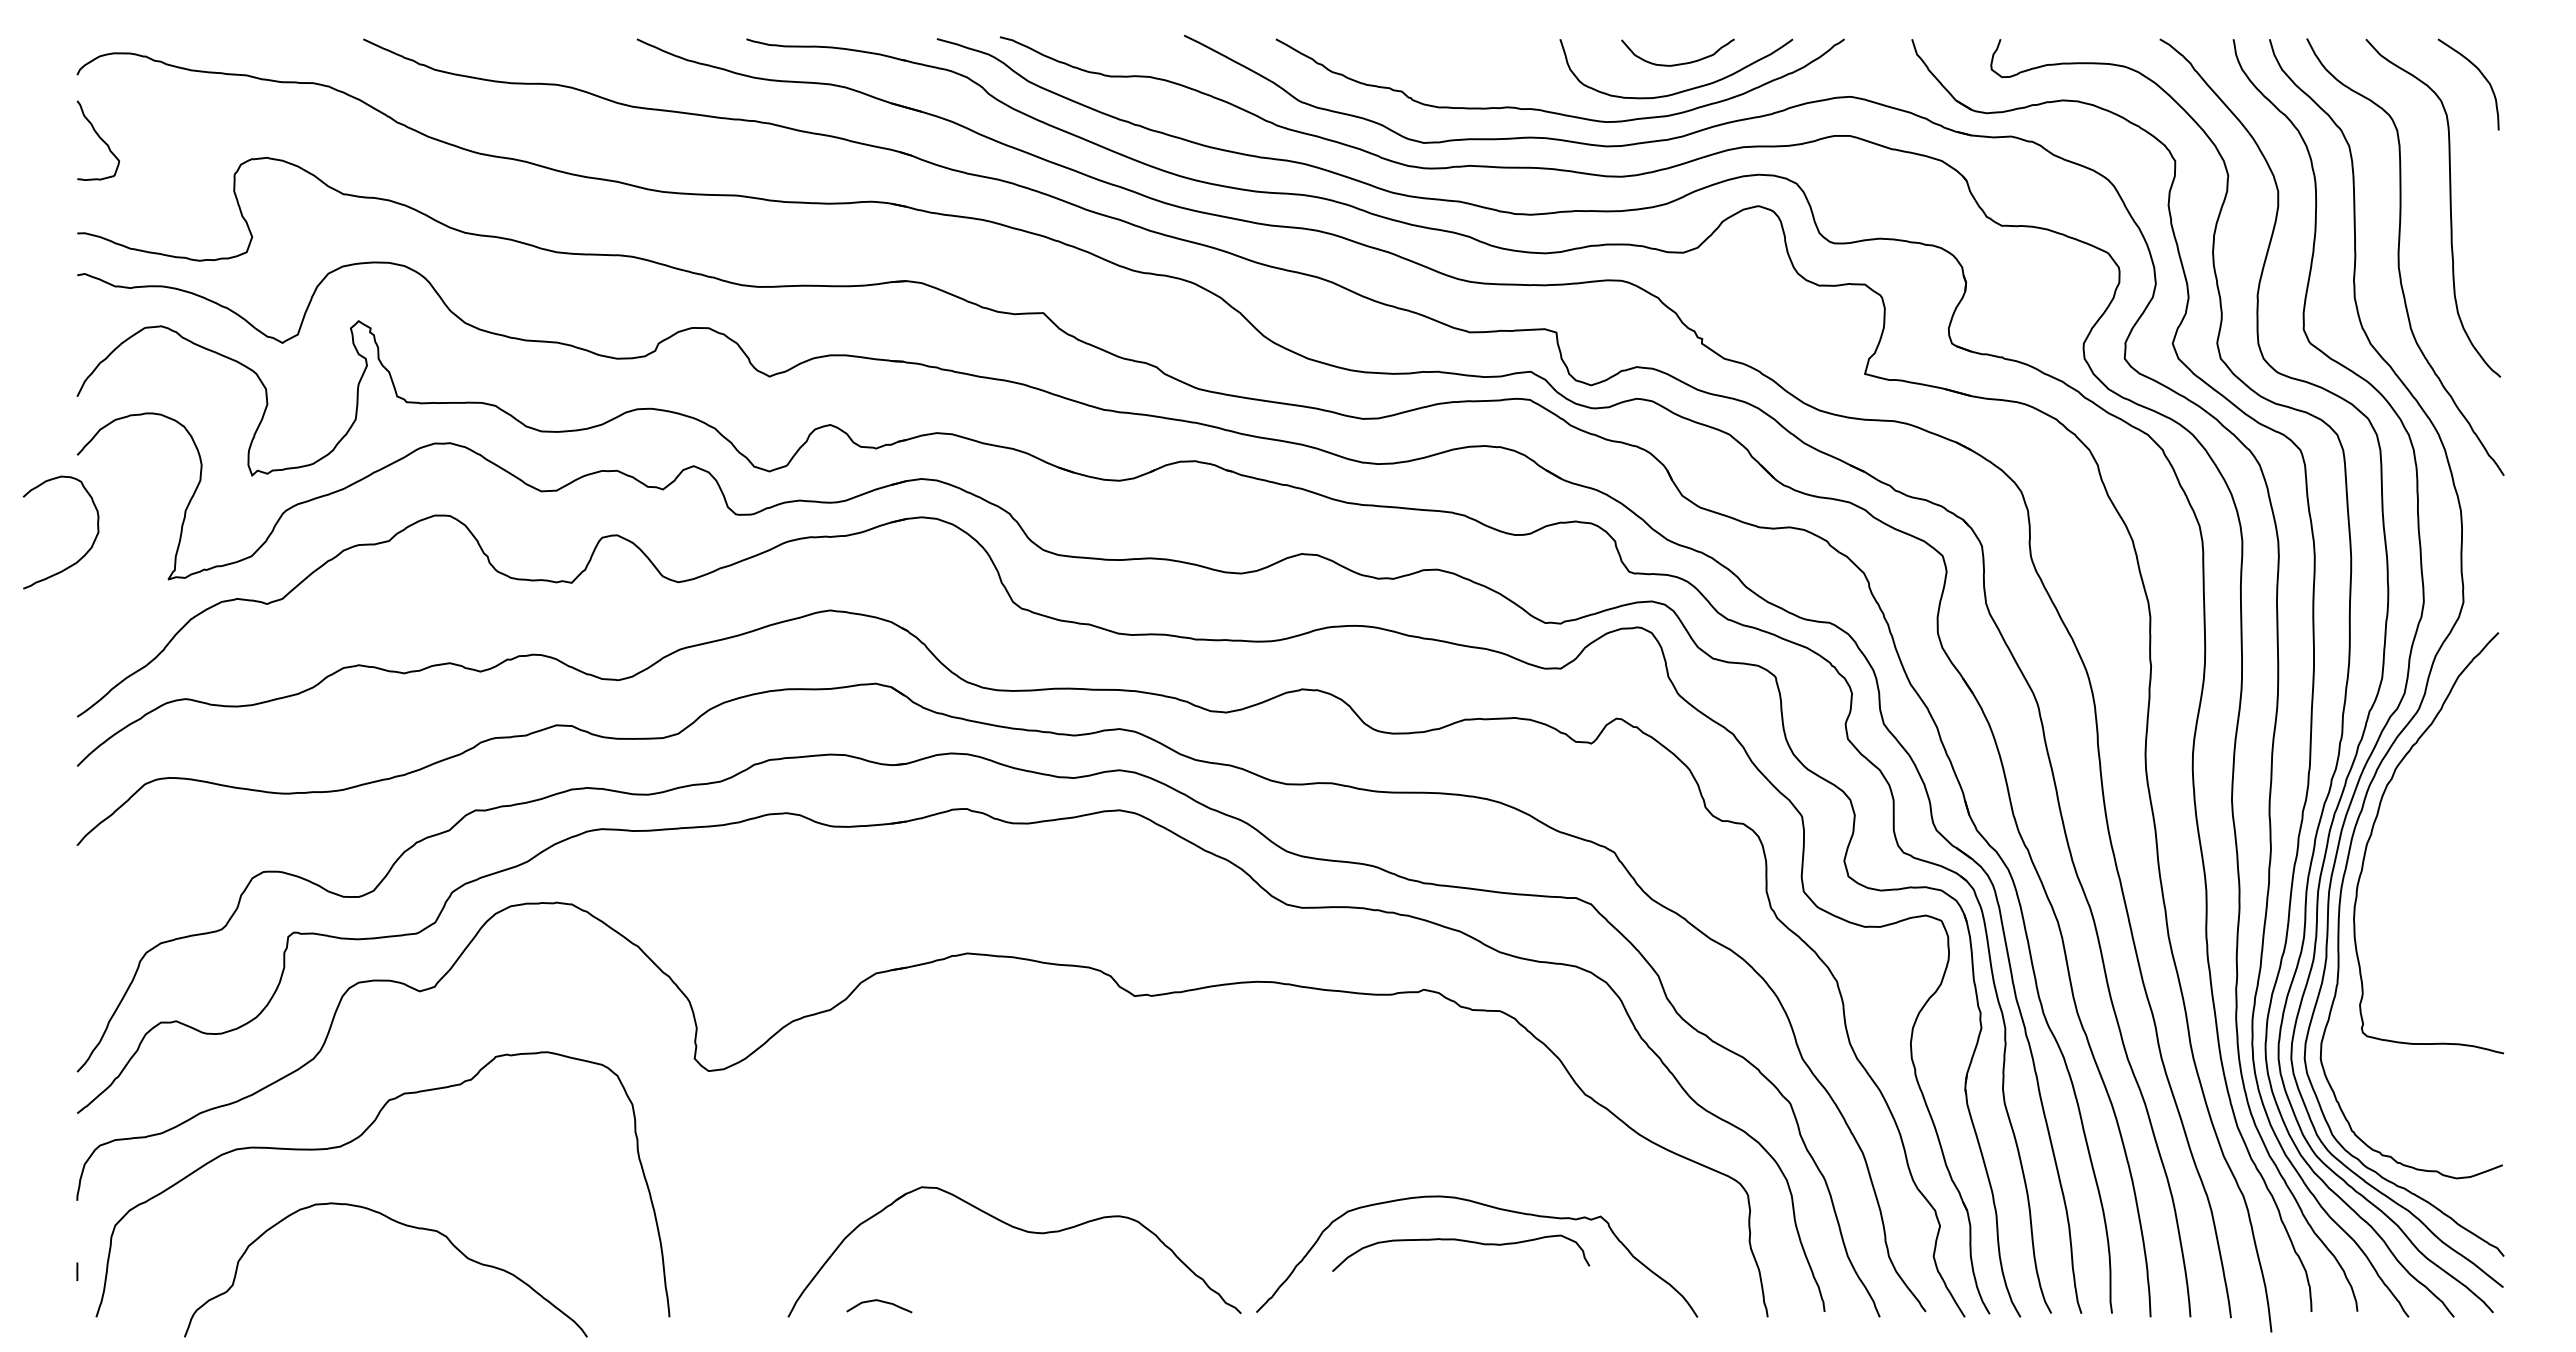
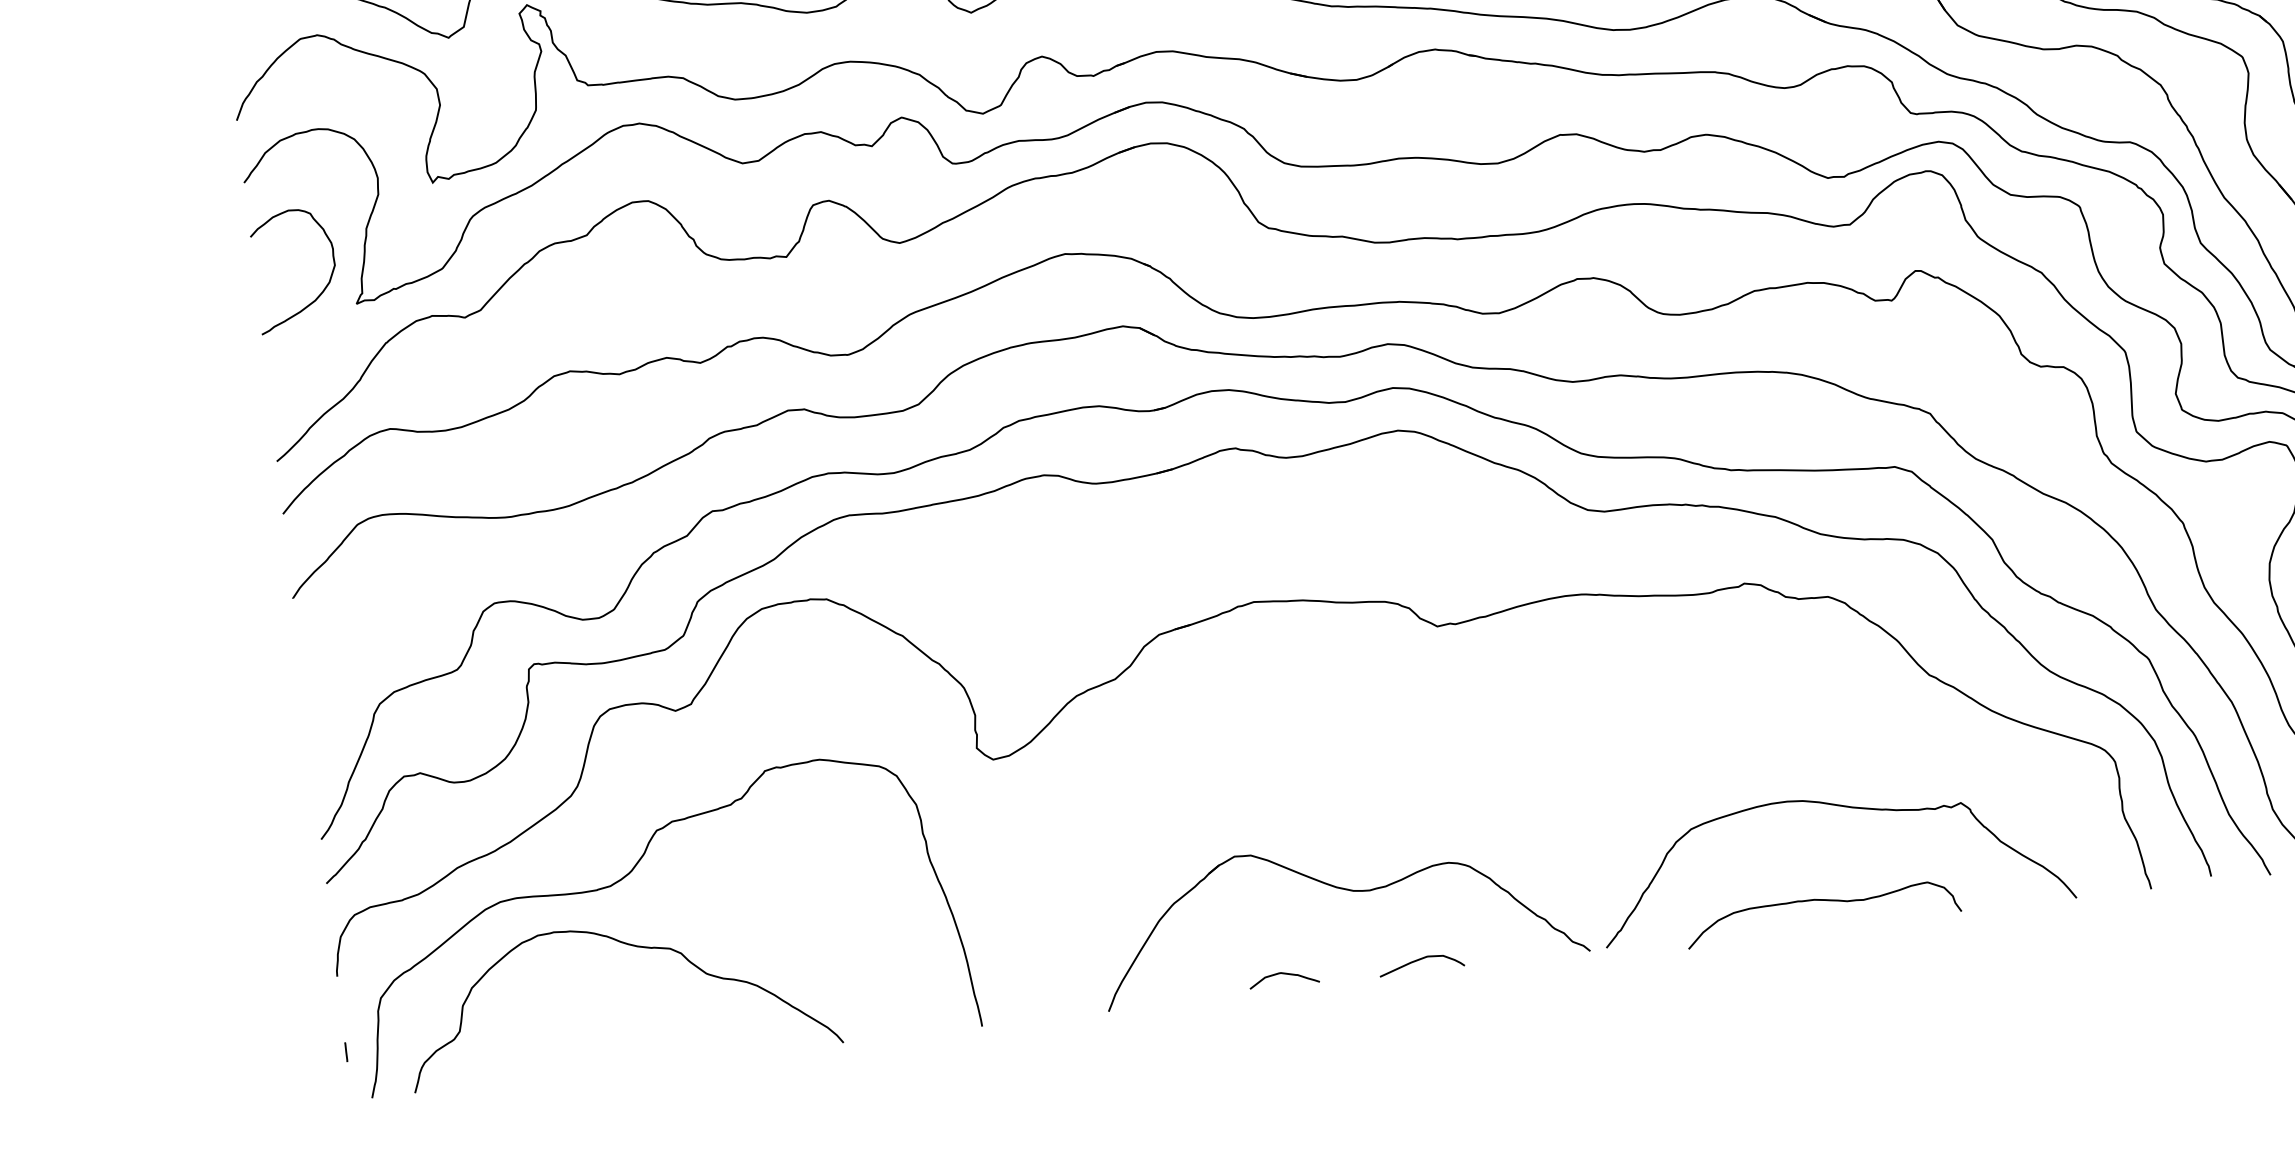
curve: (86, 551) -> (324, 287), moved
curve: (400, 1224) -> (630, 946), moved
curve: (1461, 1241) -> (1822, 901), moved
curve: (881, 1302) -> (1285, 974), moved
curve: (1083, 1303) -> (1421, 960), added

